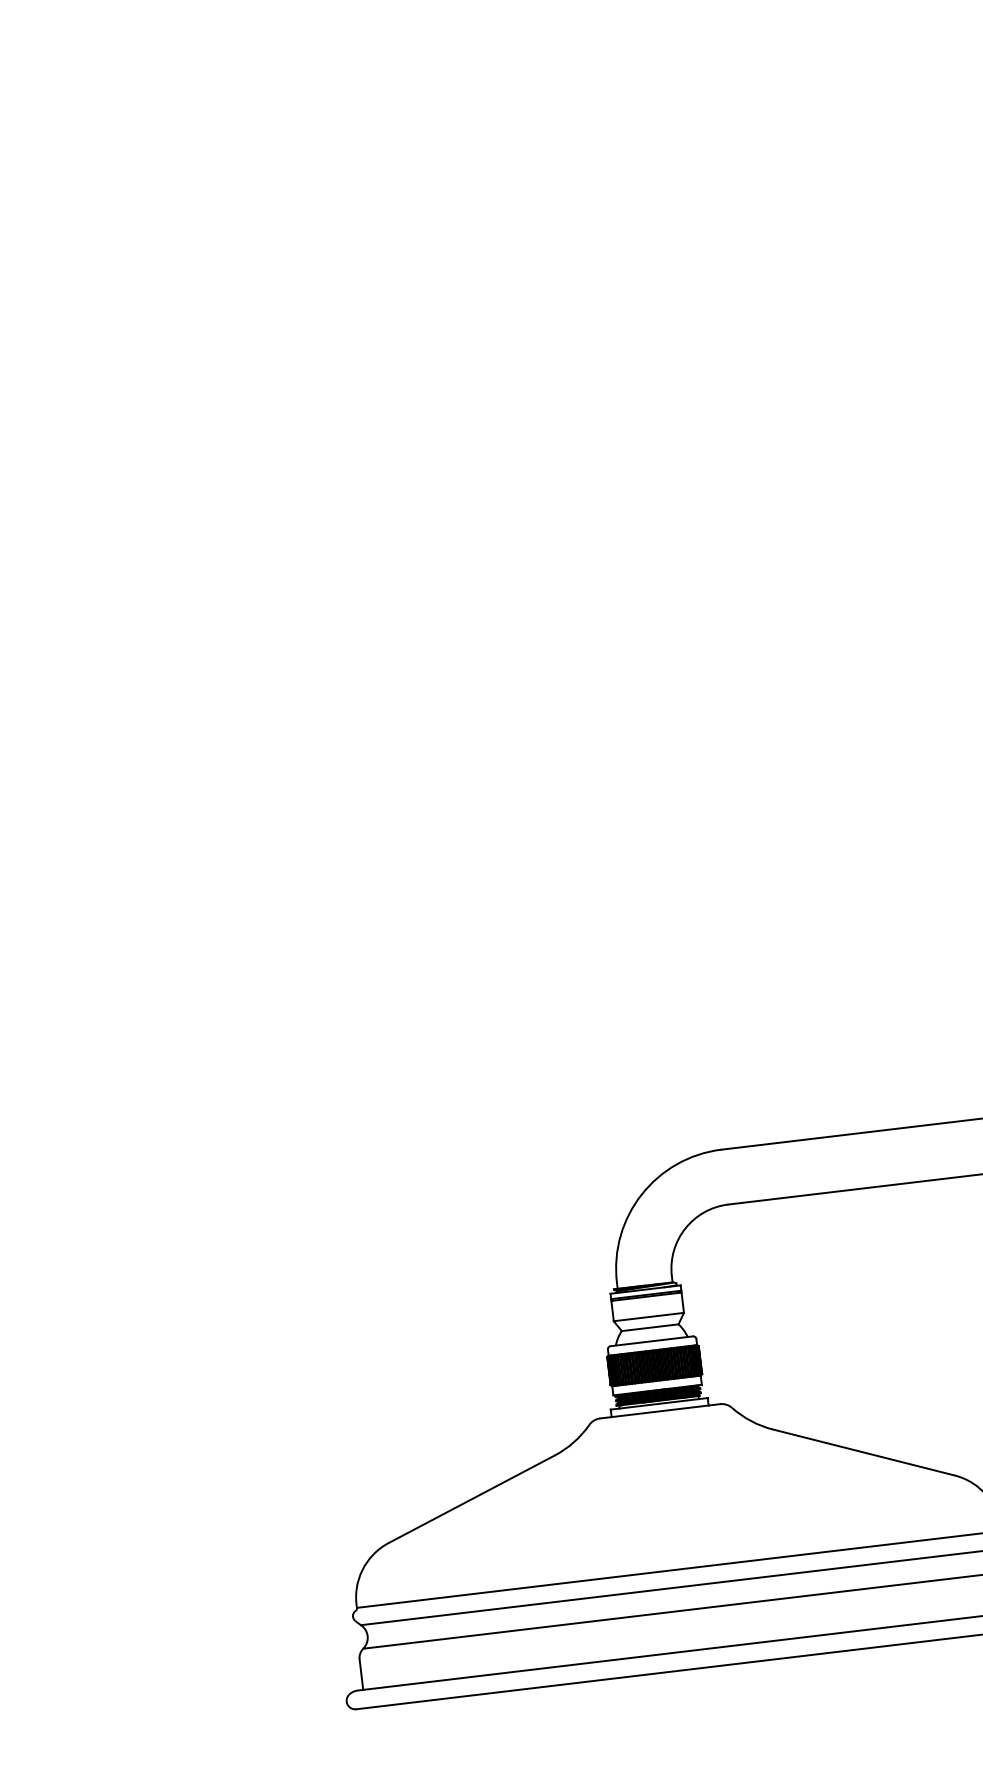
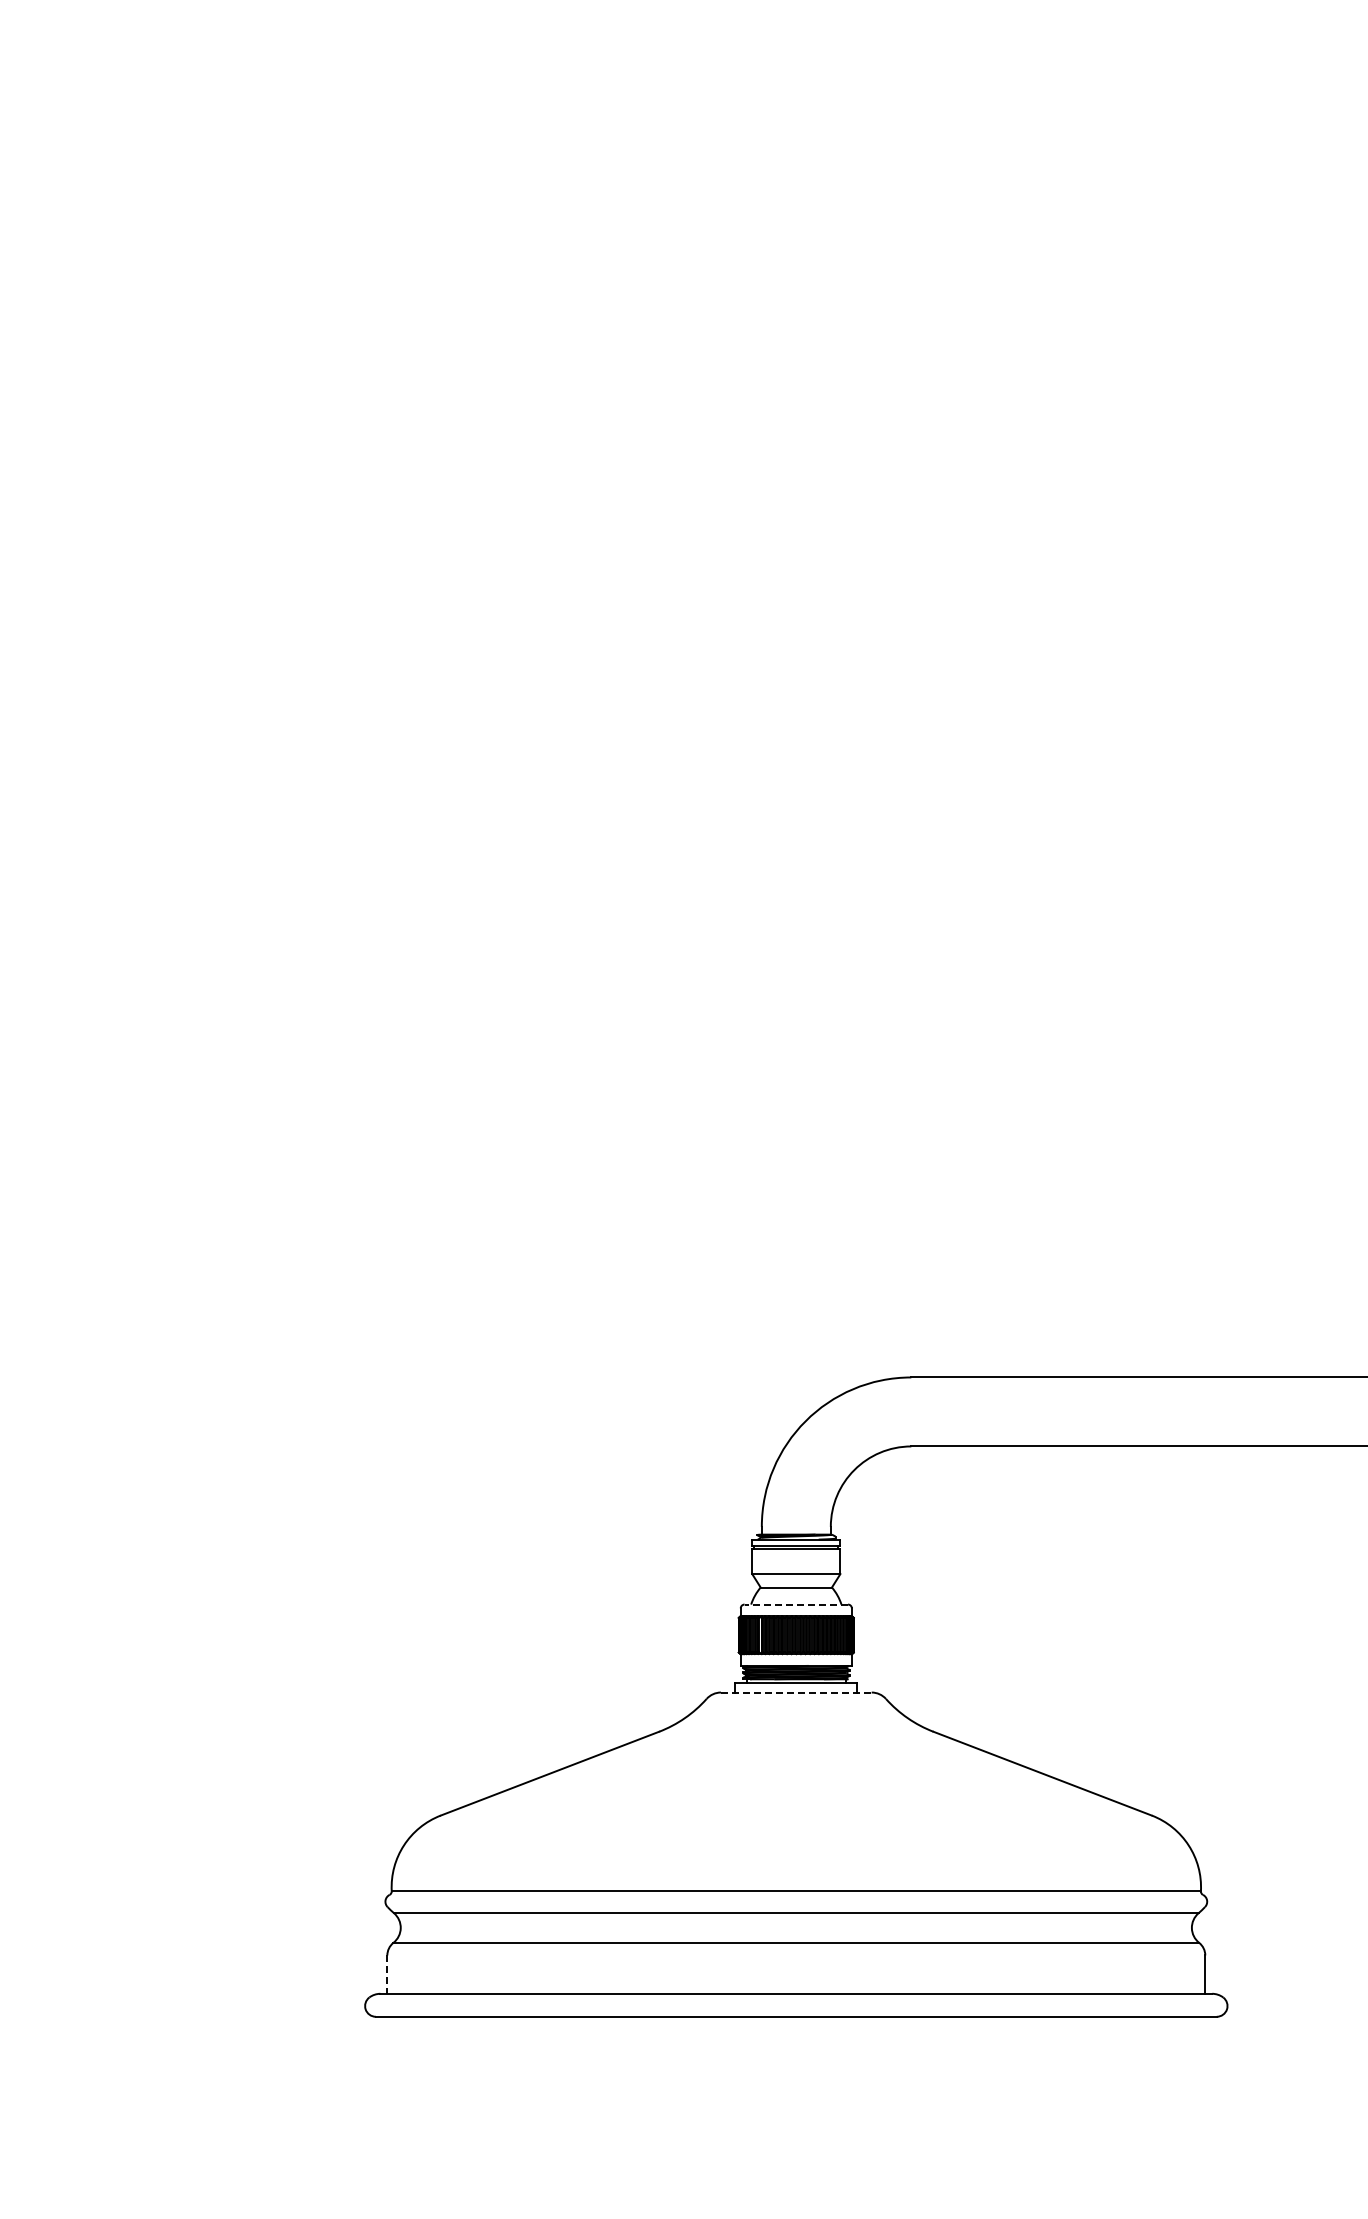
line: (651, 1341) -> (796, 1604), solid -> dashed
line: (660, 1411) -> (796, 1692), solid -> dashed
line: (361, 1675) -> (387, 1975), solid -> dashed

